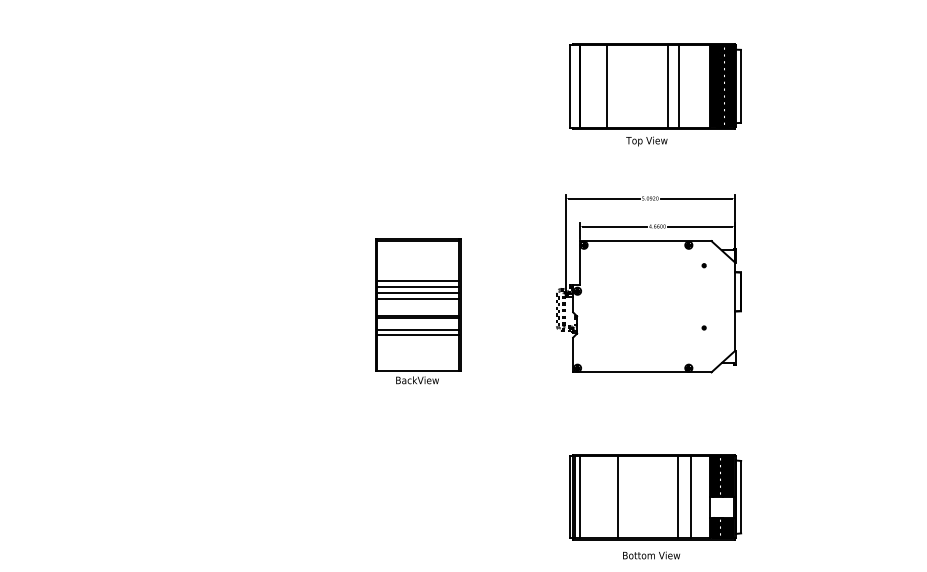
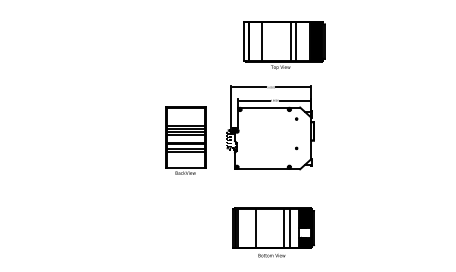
part: (654, 94) -> (284, 45), moved
part: (417, 311) -> (185, 140), moved

